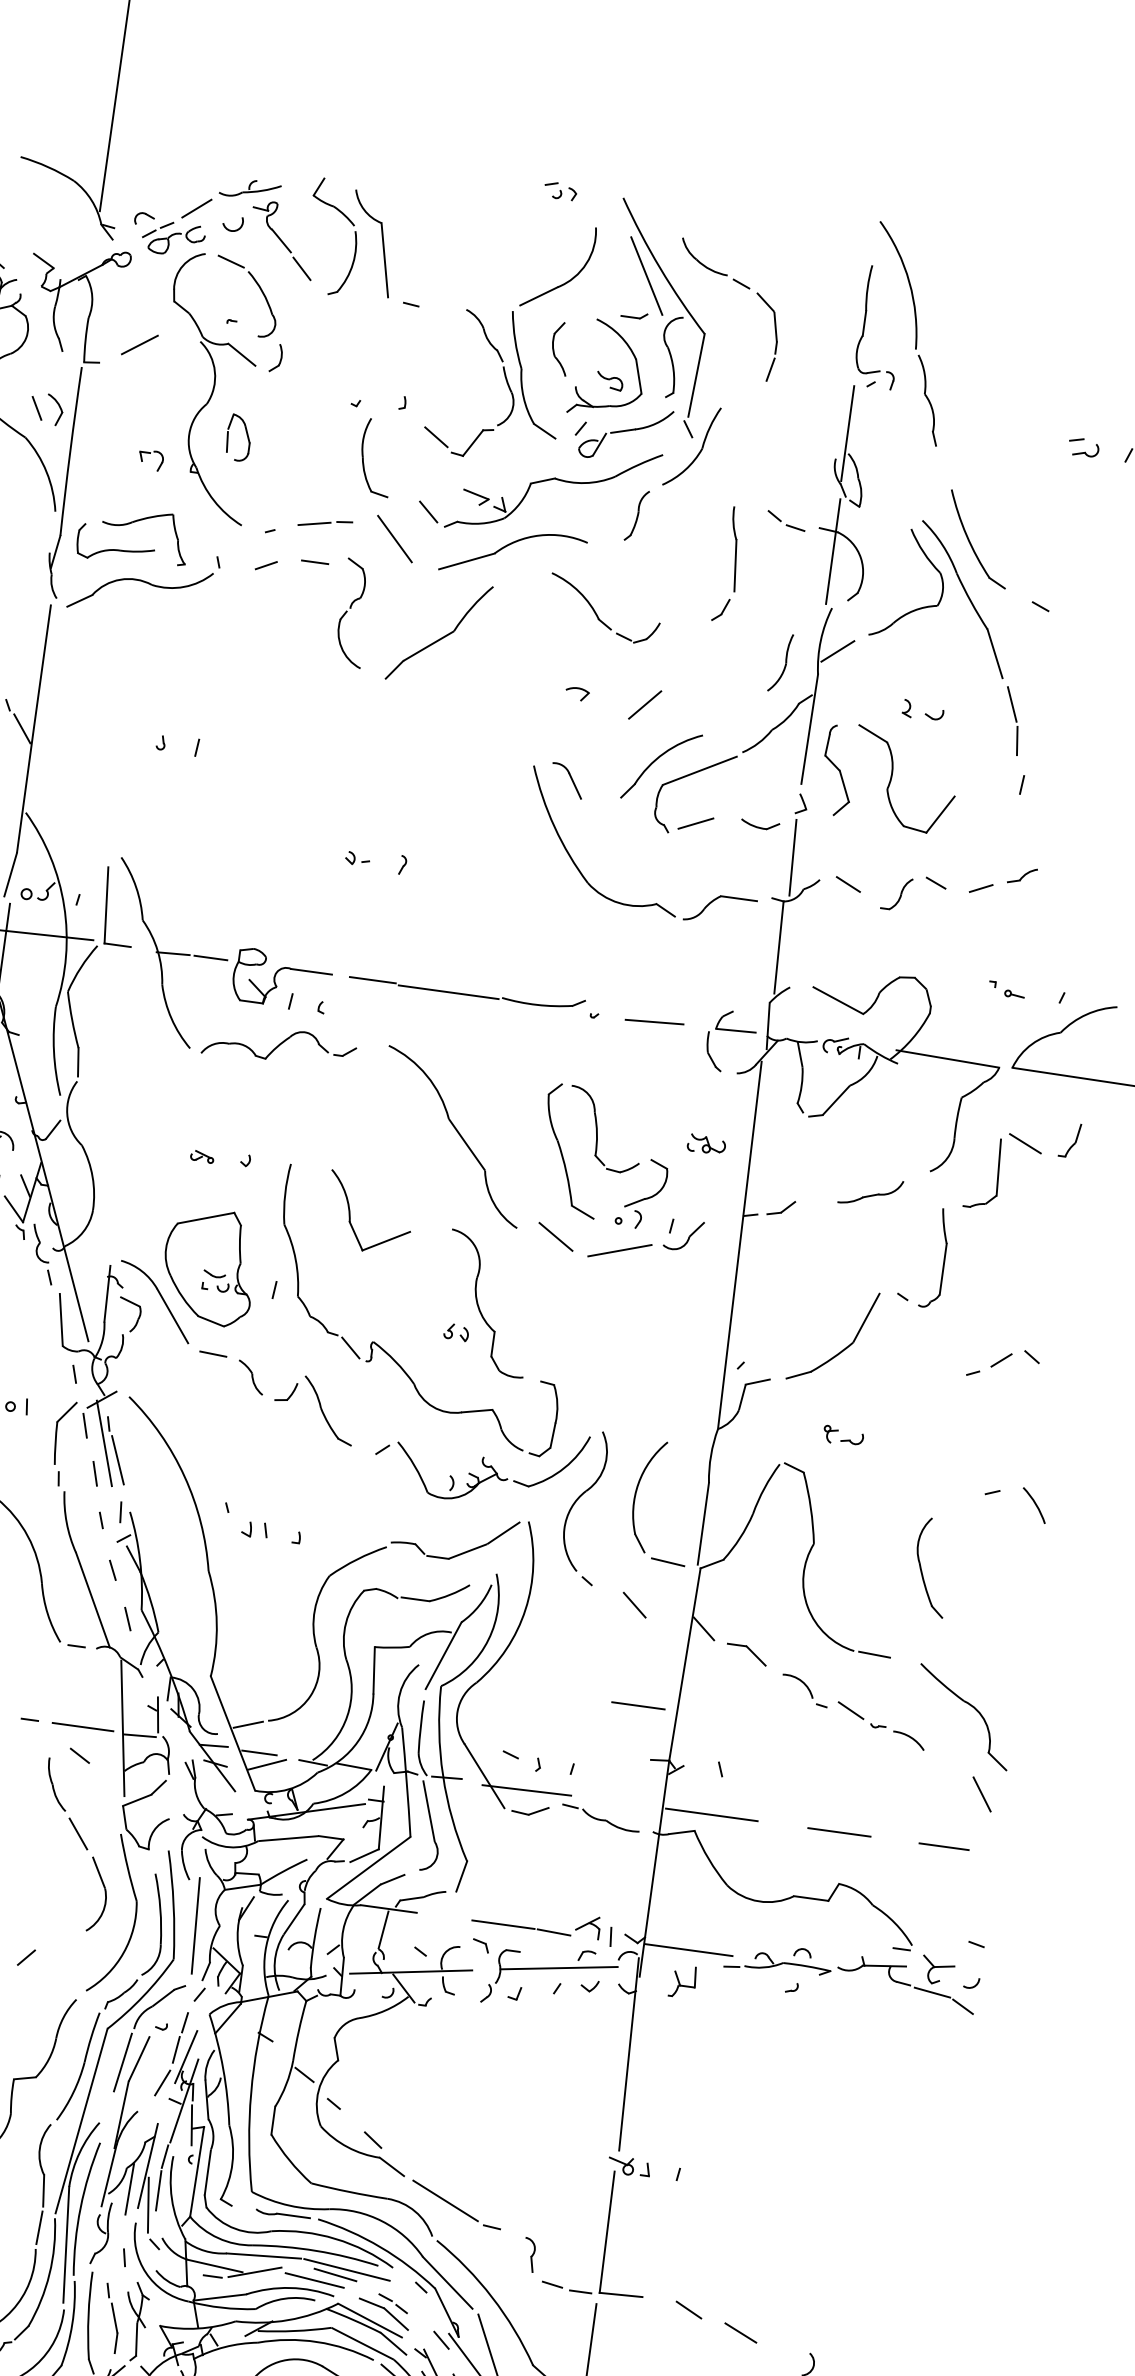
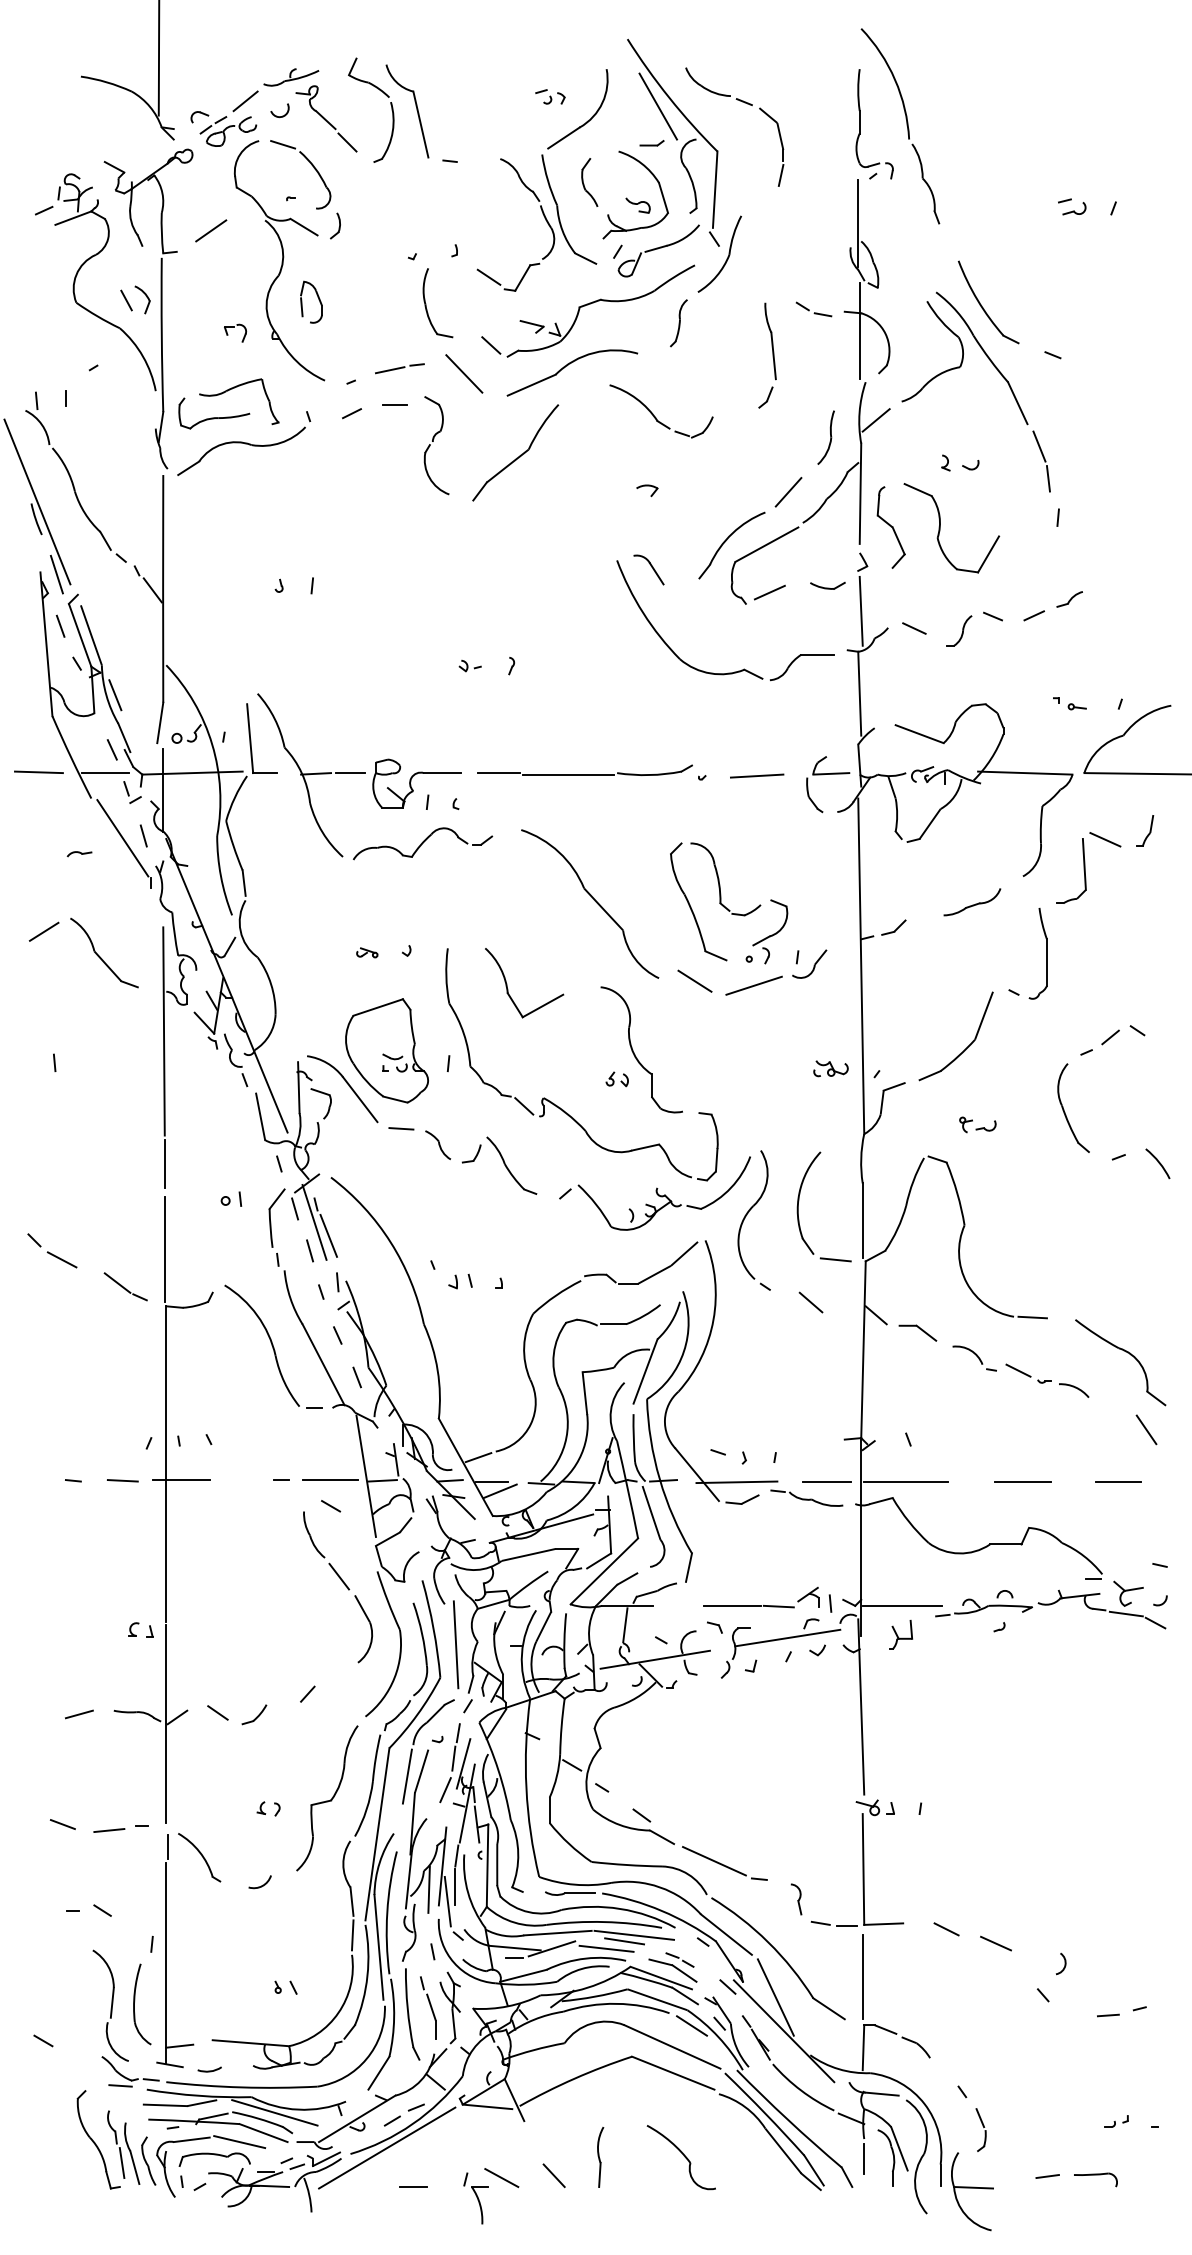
part: (560, 190) -> (550, 96), moved
line: (644, 705) -> (788, 492), moved
part: (706, 1144) -> (830, 1068), moved
part: (921, 1567) -> (1064, 1109), moved
line: (638, 1705) -> (826, 1481), moved

